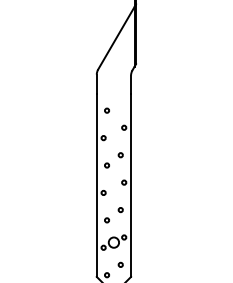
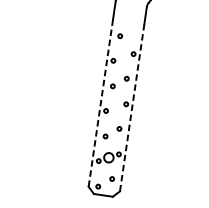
line: (96, 185) -> (100, 103), solid -> dashed
line: (131, 185) -> (132, 107), solid -> dashed

